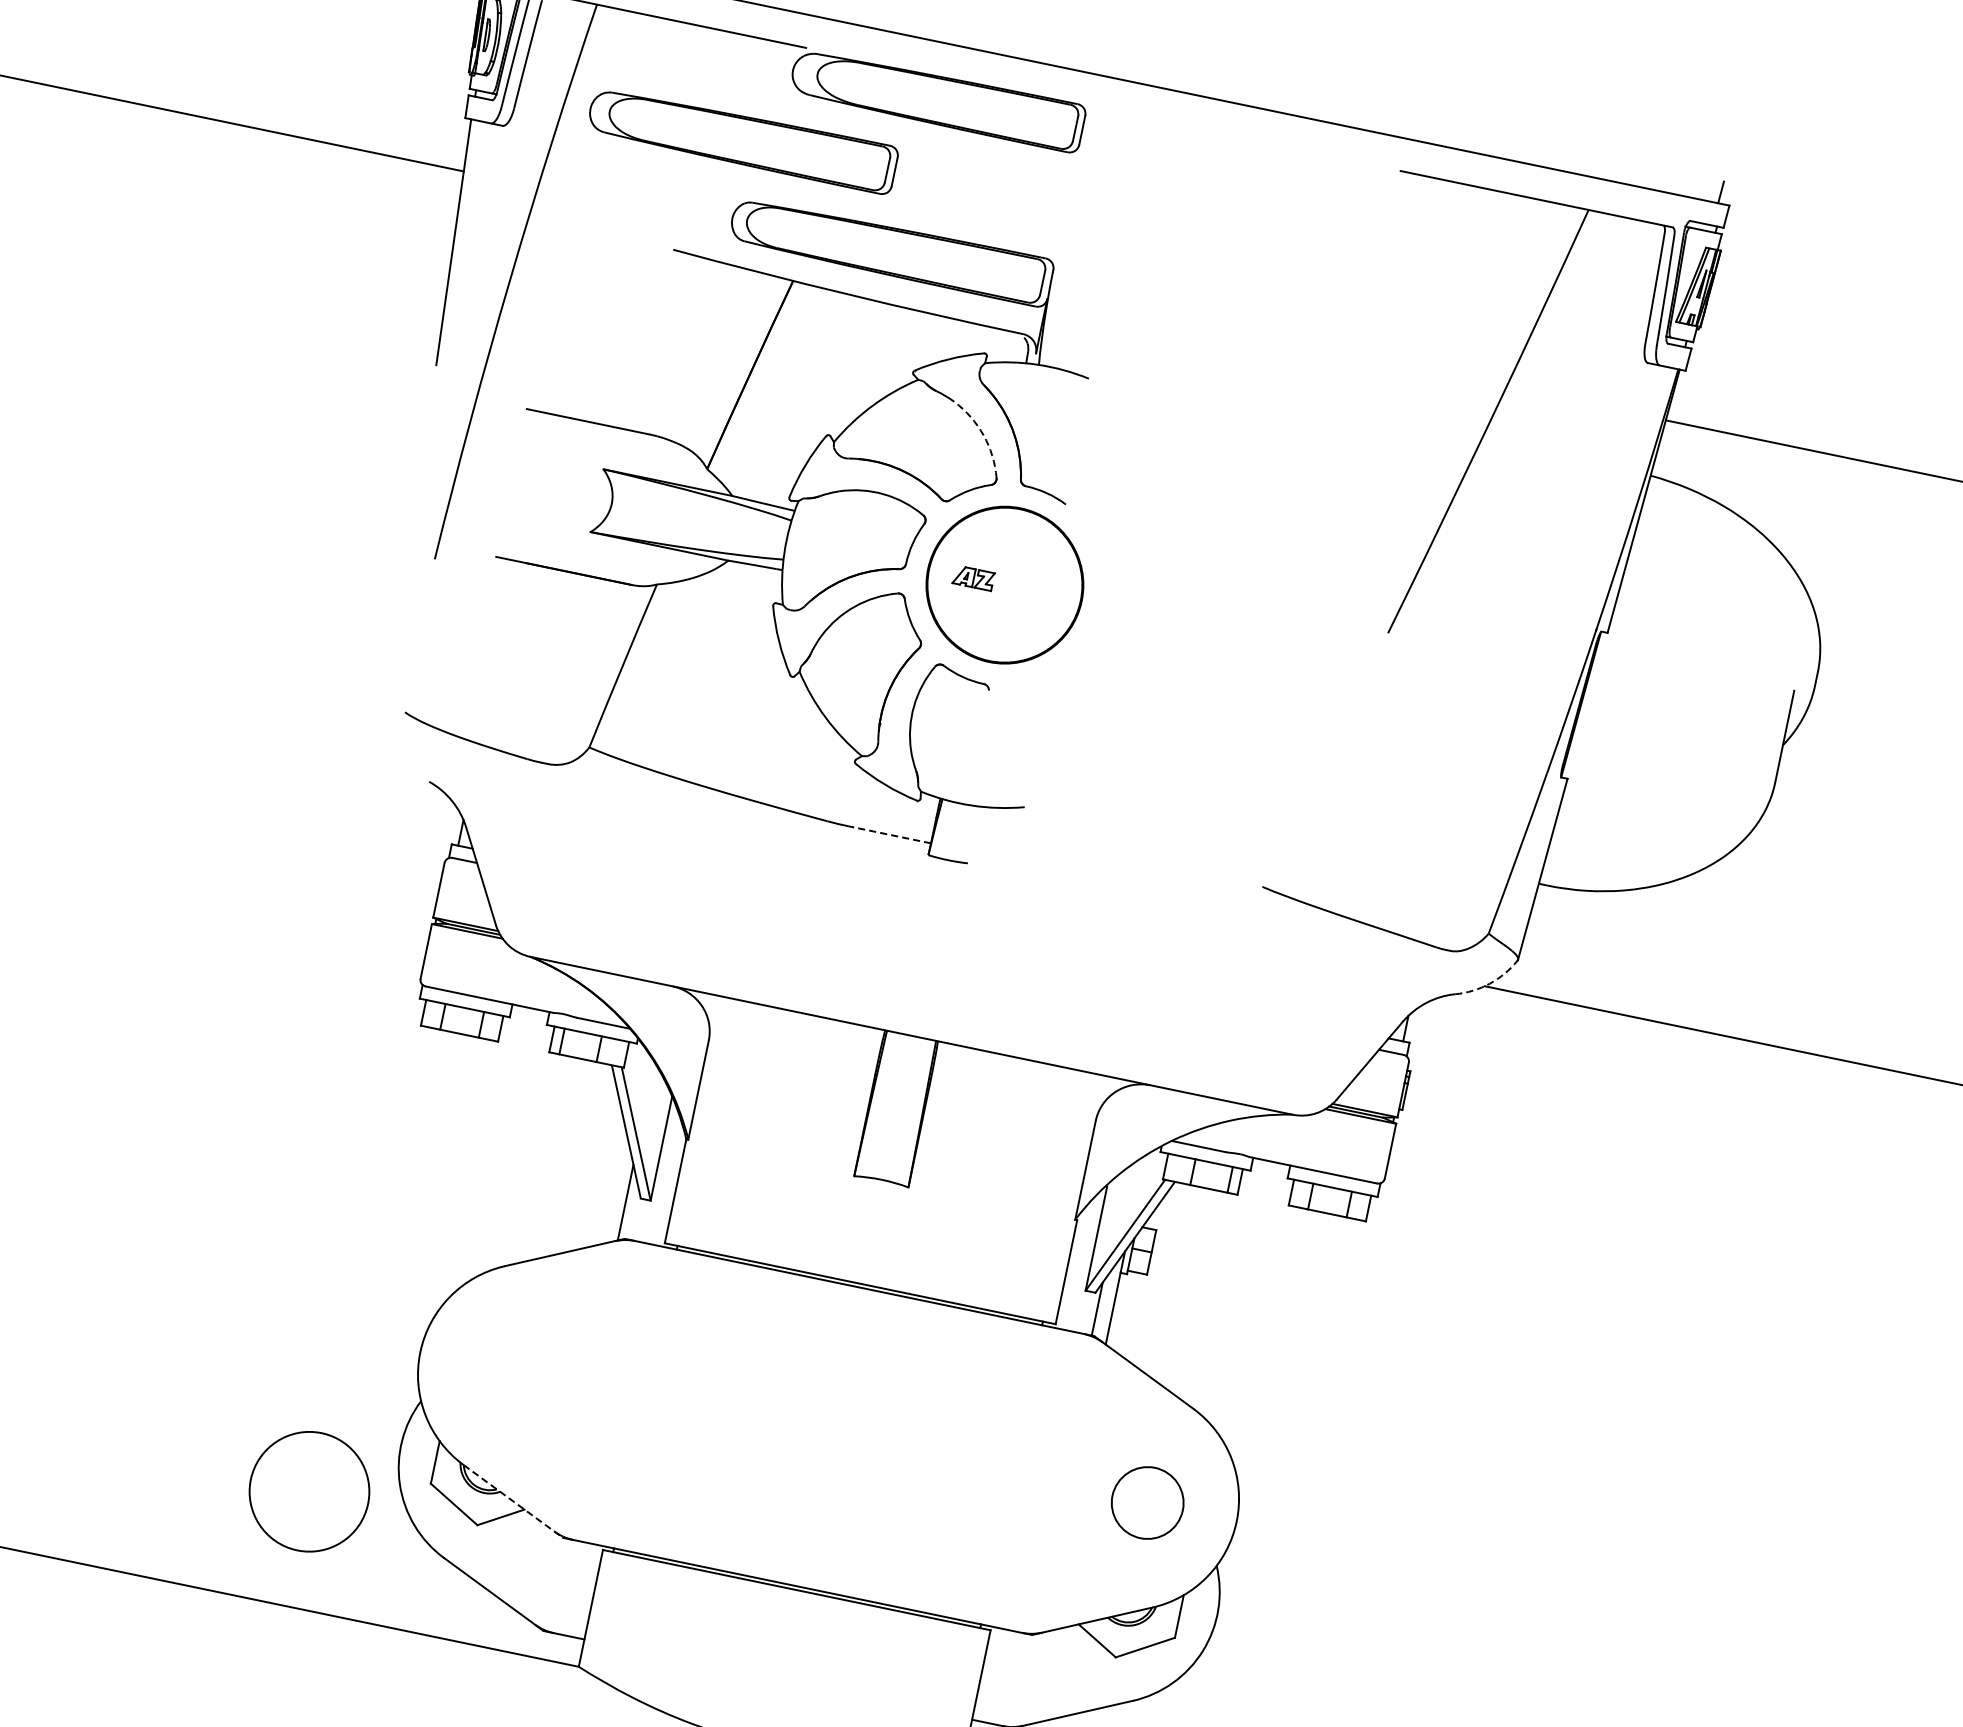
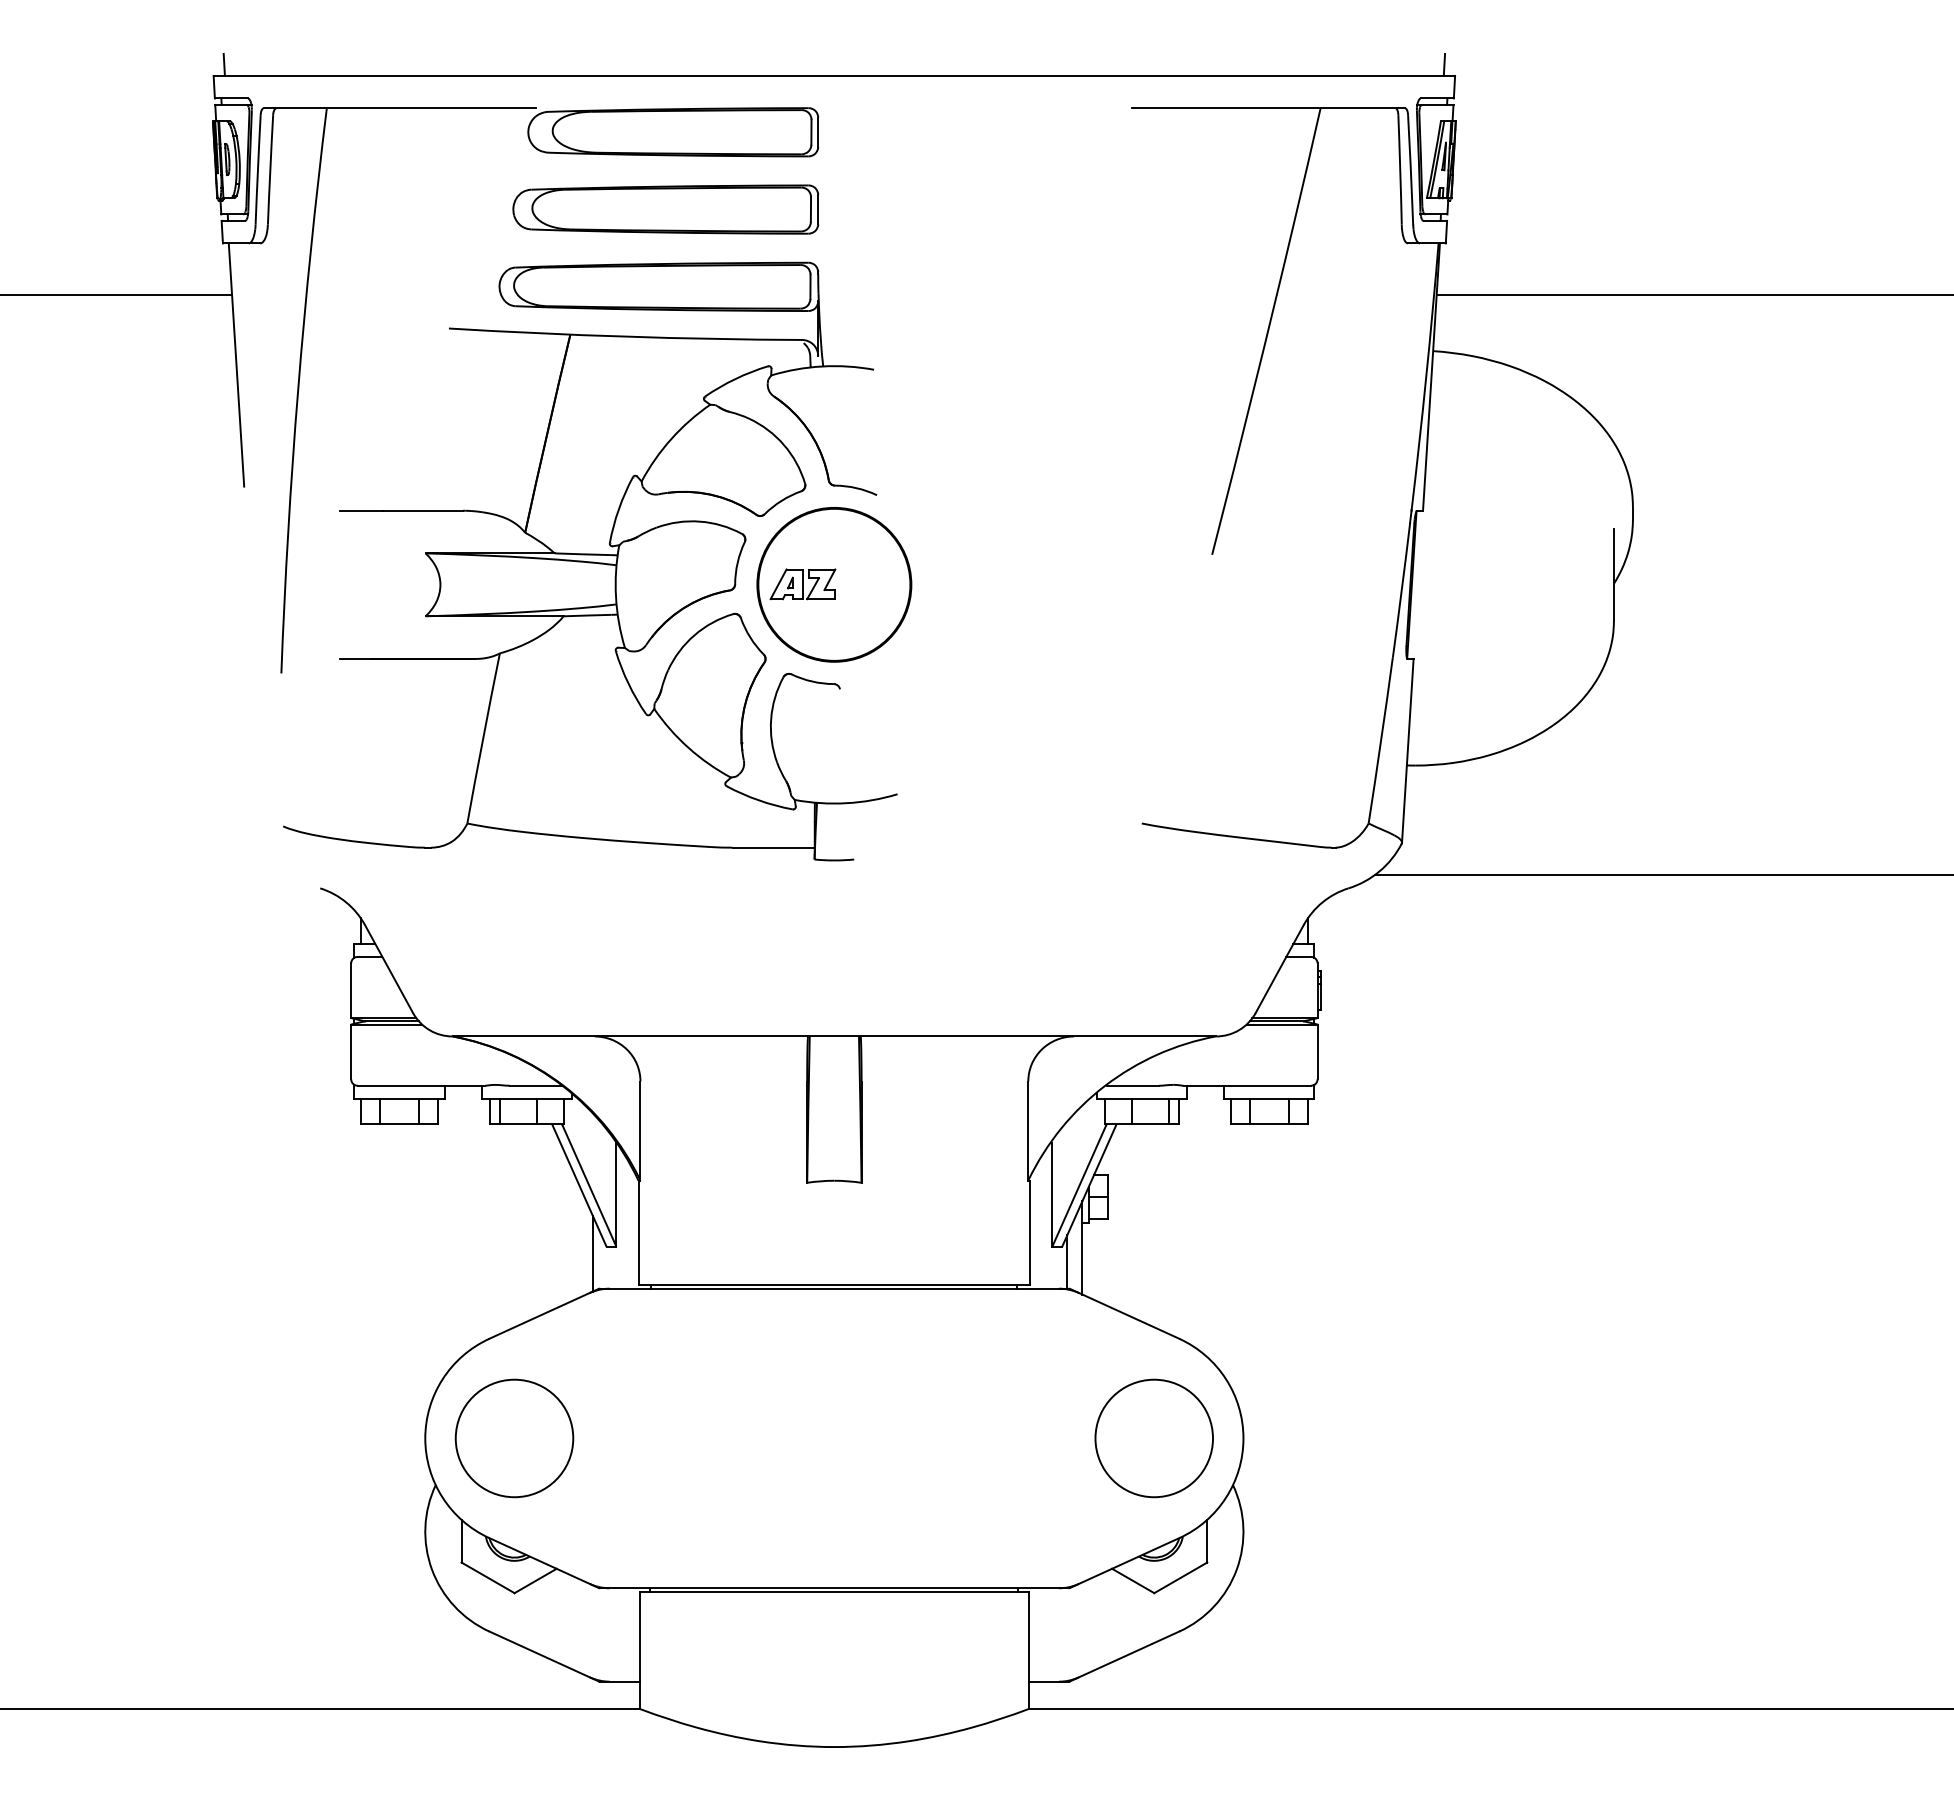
part: (742, 140) -> (665, 209), moved
arc: (983, 435) -> (784, 445), dashed -> solid
part: (973, 578) -> (802, 584), size x1.67
line: (889, 834) -> (773, 847), dashed -> solid
arc: (1489, 983) -> (1379, 871), dashed -> solid
circle: (309, 1491) -> (514, 1438), moved
line: (512, 1500) -> (543, 1562), dashed -> solid
circle: (1147, 1503) -> (1154, 1438), size x1.67

